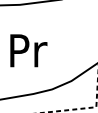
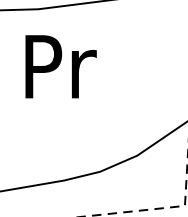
text: (28, 50) -> (60, 66), moved

